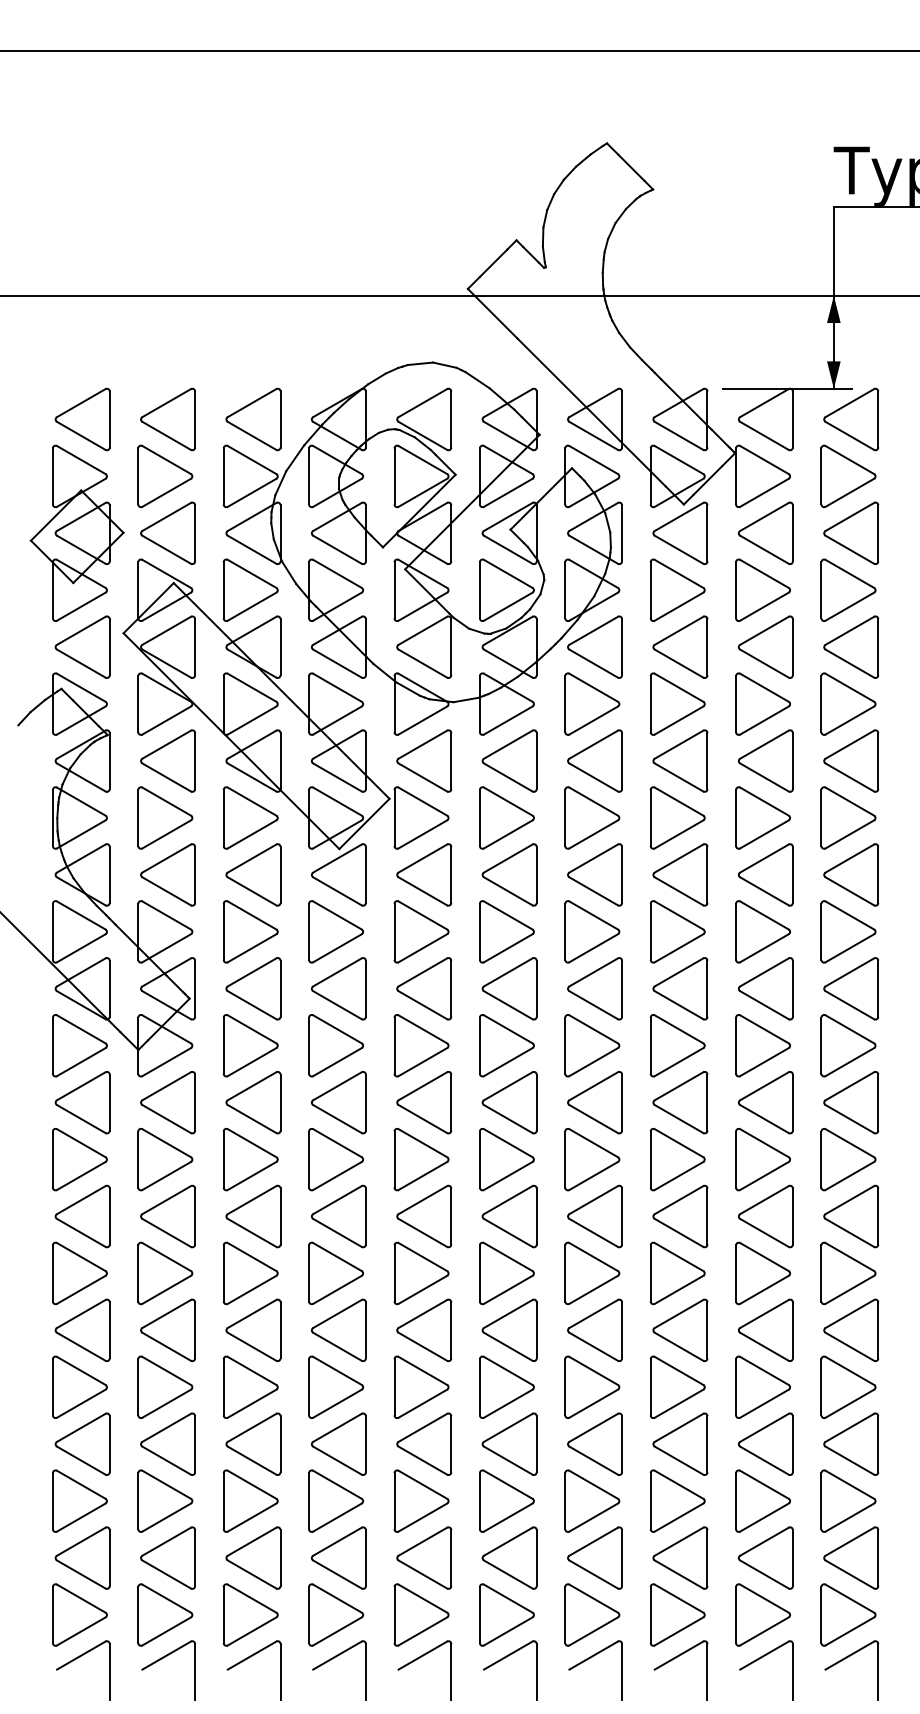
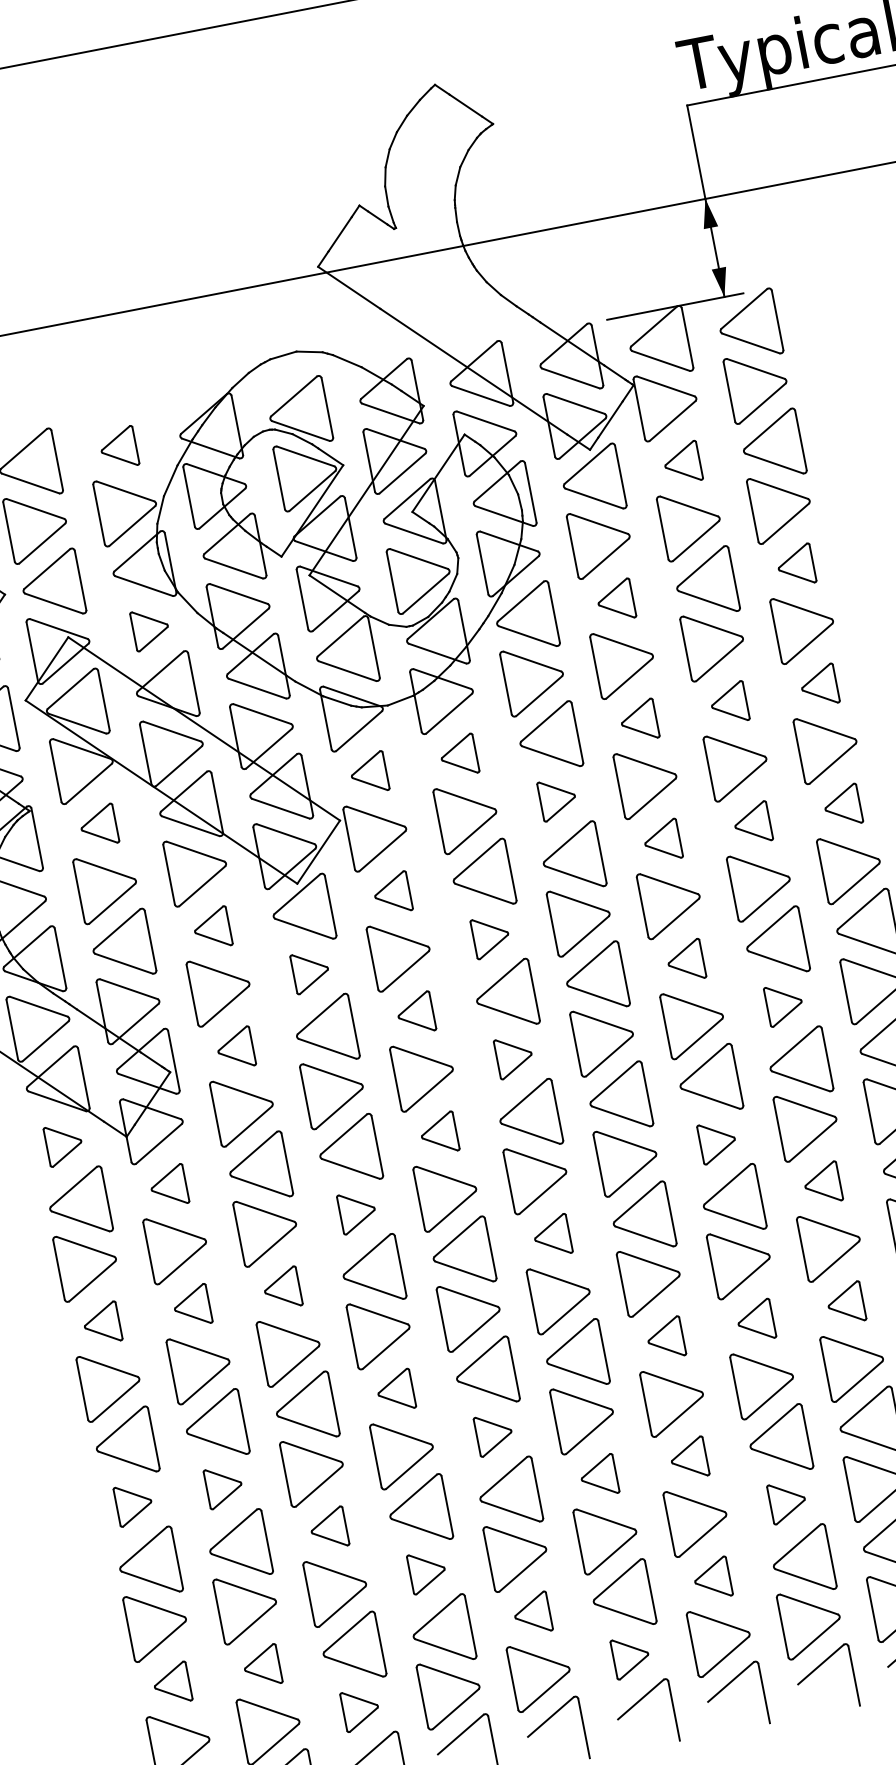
part: (253, 419) -> (118, 448), size x0.6
part: (765, 532) -> (681, 462), size x0.6
part: (250, 589) -> (150, 628), size x0.6
part: (680, 646) -> (615, 600), size x0.6
part: (851, 646) -> (795, 565), size x0.6
part: (167, 760) -> (98, 825), size x0.6
part: (424, 760) -> (369, 772), size x0.6
part: (509, 760) -> (458, 755), size x0.6
part: (680, 760) -> (638, 720), size x0.6
part: (765, 760) -> (728, 703), size x0.6
part: (851, 760) -> (819, 685), size x0.6
part: (592, 817) -> (557, 798), size x0.6
part: (253, 874) -> (212, 928), size x0.6
part: (424, 874) -> (392, 893), size x0.6
part: (680, 874) -> (662, 840), size x0.6
part: (765, 874) -> (751, 823), size x0.6
part: (851, 874) -> (842, 805), size x0.6
part: (335, 931) -> (310, 971), size x0.6
part: (506, 931) -> (490, 936), size x0.6
part: (253, 988) -> (235, 1048), size x0.6
part: (424, 988) -> (415, 1013), size x0.6
part: (680, 988) -> (685, 960), size x0.6
part: (79, 1045) -> (63, 1144), size x0.6
part: (506, 1045) -> (513, 1056), size x0.6
part: (762, 1045) -> (783, 1004), size x0.6
part: (167, 1102) -> (168, 1186), size x0.6
part: (424, 1102) -> (439, 1133), size x0.6
part: (335, 1159) -> (356, 1211), size x0.6
part: (677, 1159) -> (717, 1141), size x0.6
part: (82, 1216) -> (101, 1323), size x0.6
part: (167, 1216) -> (191, 1306), size x0.6
part: (253, 1216) -> (282, 1288), size x0.6
part: (509, 1216) -> (552, 1236), size x0.6
part: (765, 1216) -> (822, 1183), size x0.6
part: (338, 1329) -> (394, 1390), size x0.6
part: (594, 1329) -> (664, 1338), size x0.6
part: (680, 1329) -> (755, 1320), size x0.6
part: (765, 1329) -> (845, 1303), size x0.6
part: (79, 1386) -> (133, 1503), size x0.6
part: (165, 1386) -> (224, 1486), size x0.6
part: (421, 1386) -> (494, 1433), size x0.6
part: (253, 1443) -> (328, 1528), size x0.6
part: (509, 1443) -> (598, 1475), size x0.6
part: (594, 1443) -> (688, 1458), size x0.6
part: (335, 1500) -> (426, 1571), size x0.6
part: (677, 1500) -> (787, 1501), size x0.6
part: (82, 1557) -> (171, 1683), size x0.6
part: (167, 1557) -> (261, 1666), size x0.6
part: (424, 1557) -> (532, 1613), size x0.6
part: (594, 1557) -> (711, 1578), size x0.6
part: (250, 1614) -> (360, 1709), size x0.6
part: (506, 1614) -> (630, 1656), size x0.6

